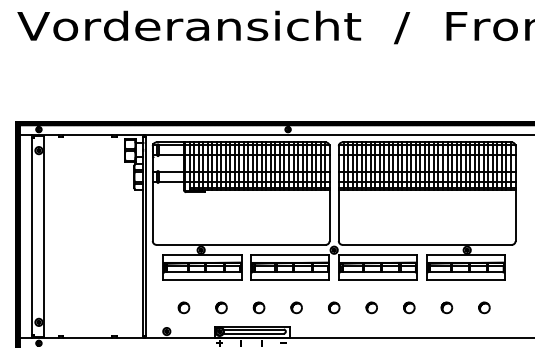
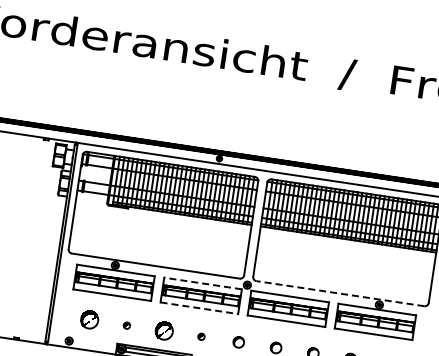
line: (427, 244) -> (340, 293), solid -> dashed
line: (289, 255) -> (202, 283), solid -> dashed
line: (290, 280) -> (199, 308), solid -> dashed
part: (183, 307) -> (89, 319), size x1.6
part: (221, 307) -> (127, 325), size x0.6
part: (258, 307) -> (163, 330), size x1.6
part: (296, 307) -> (201, 336), size x0.6

